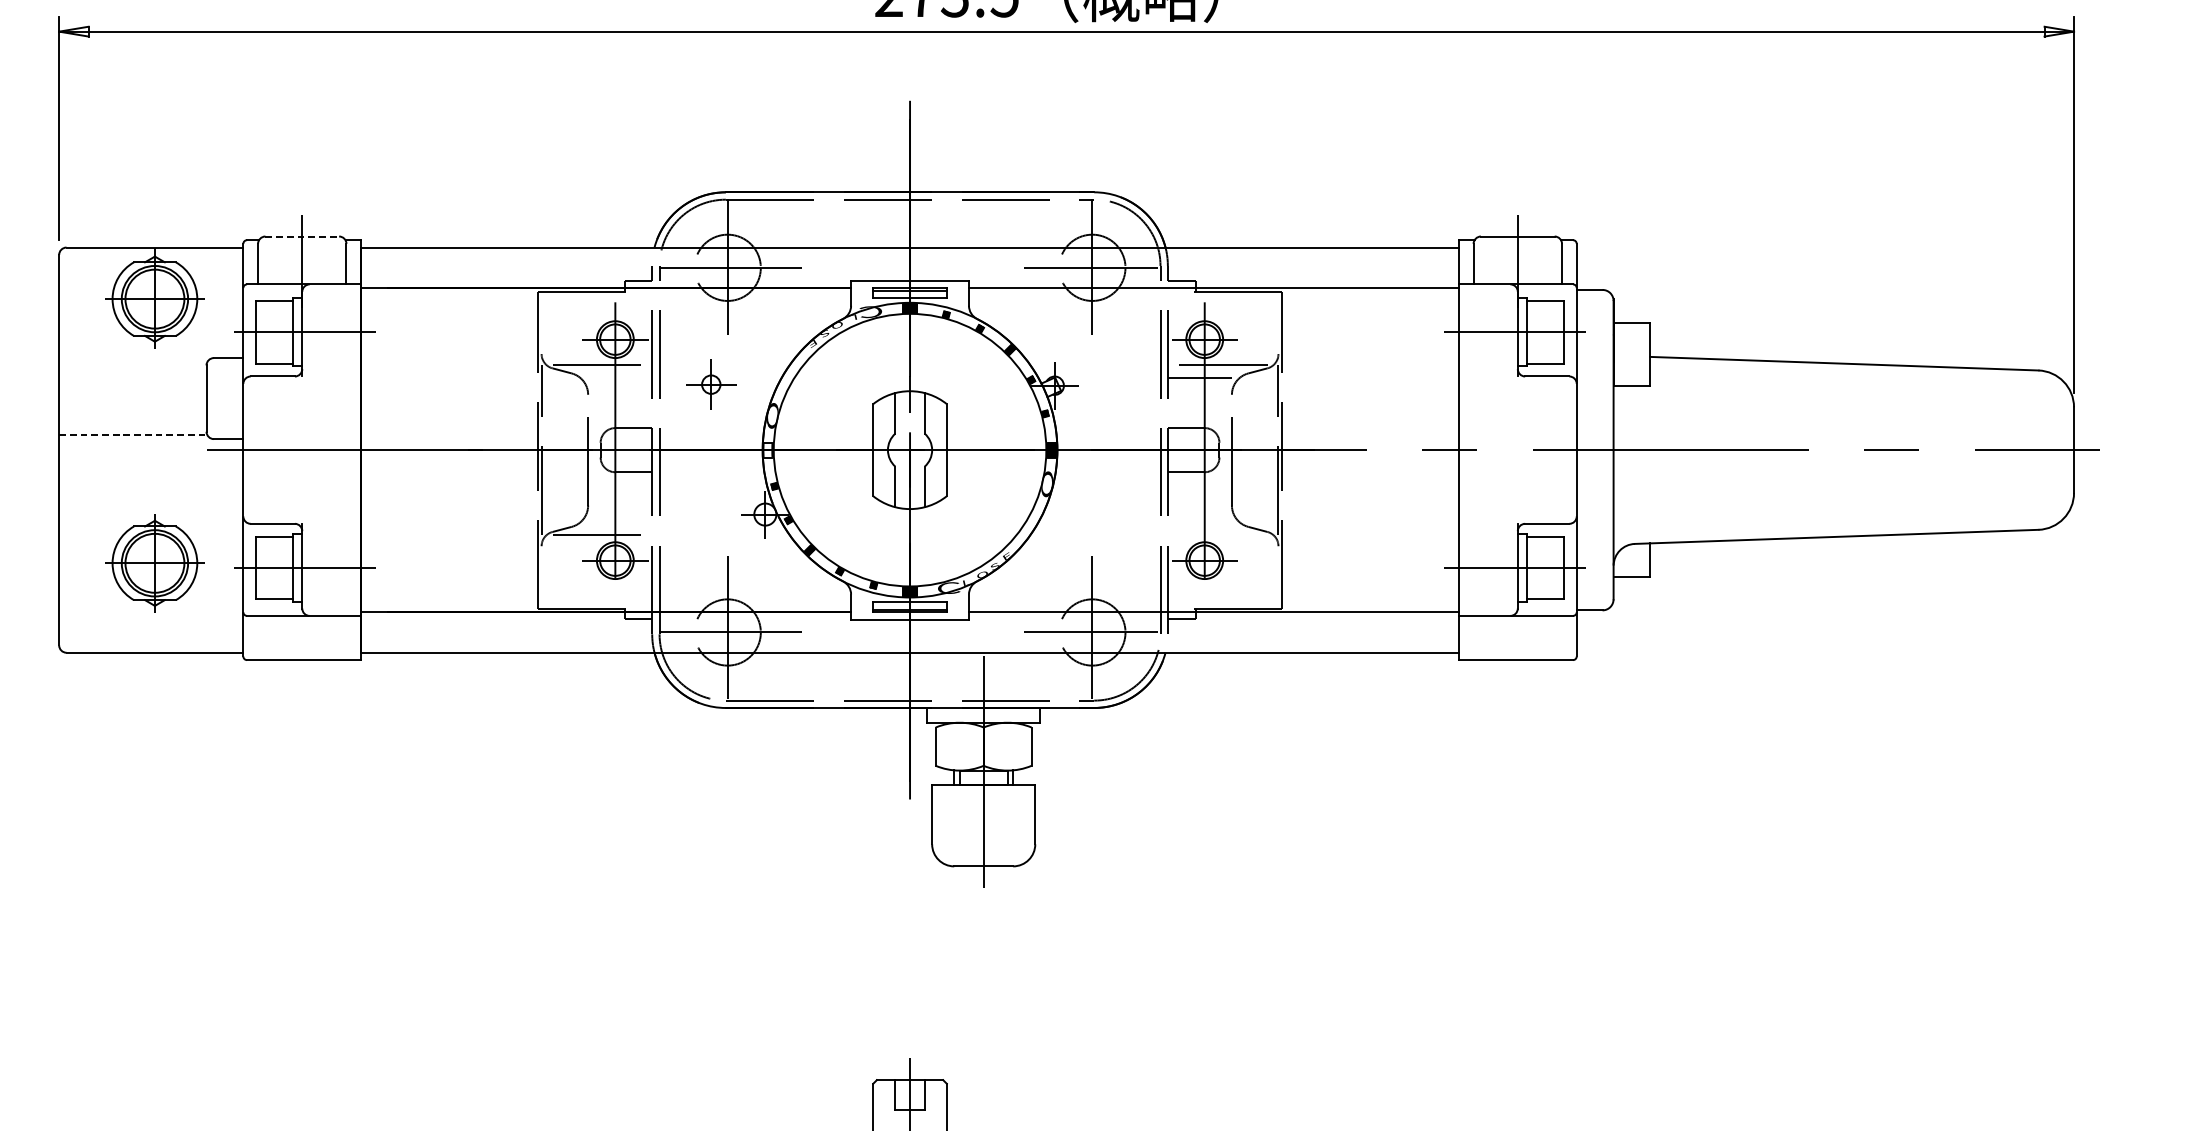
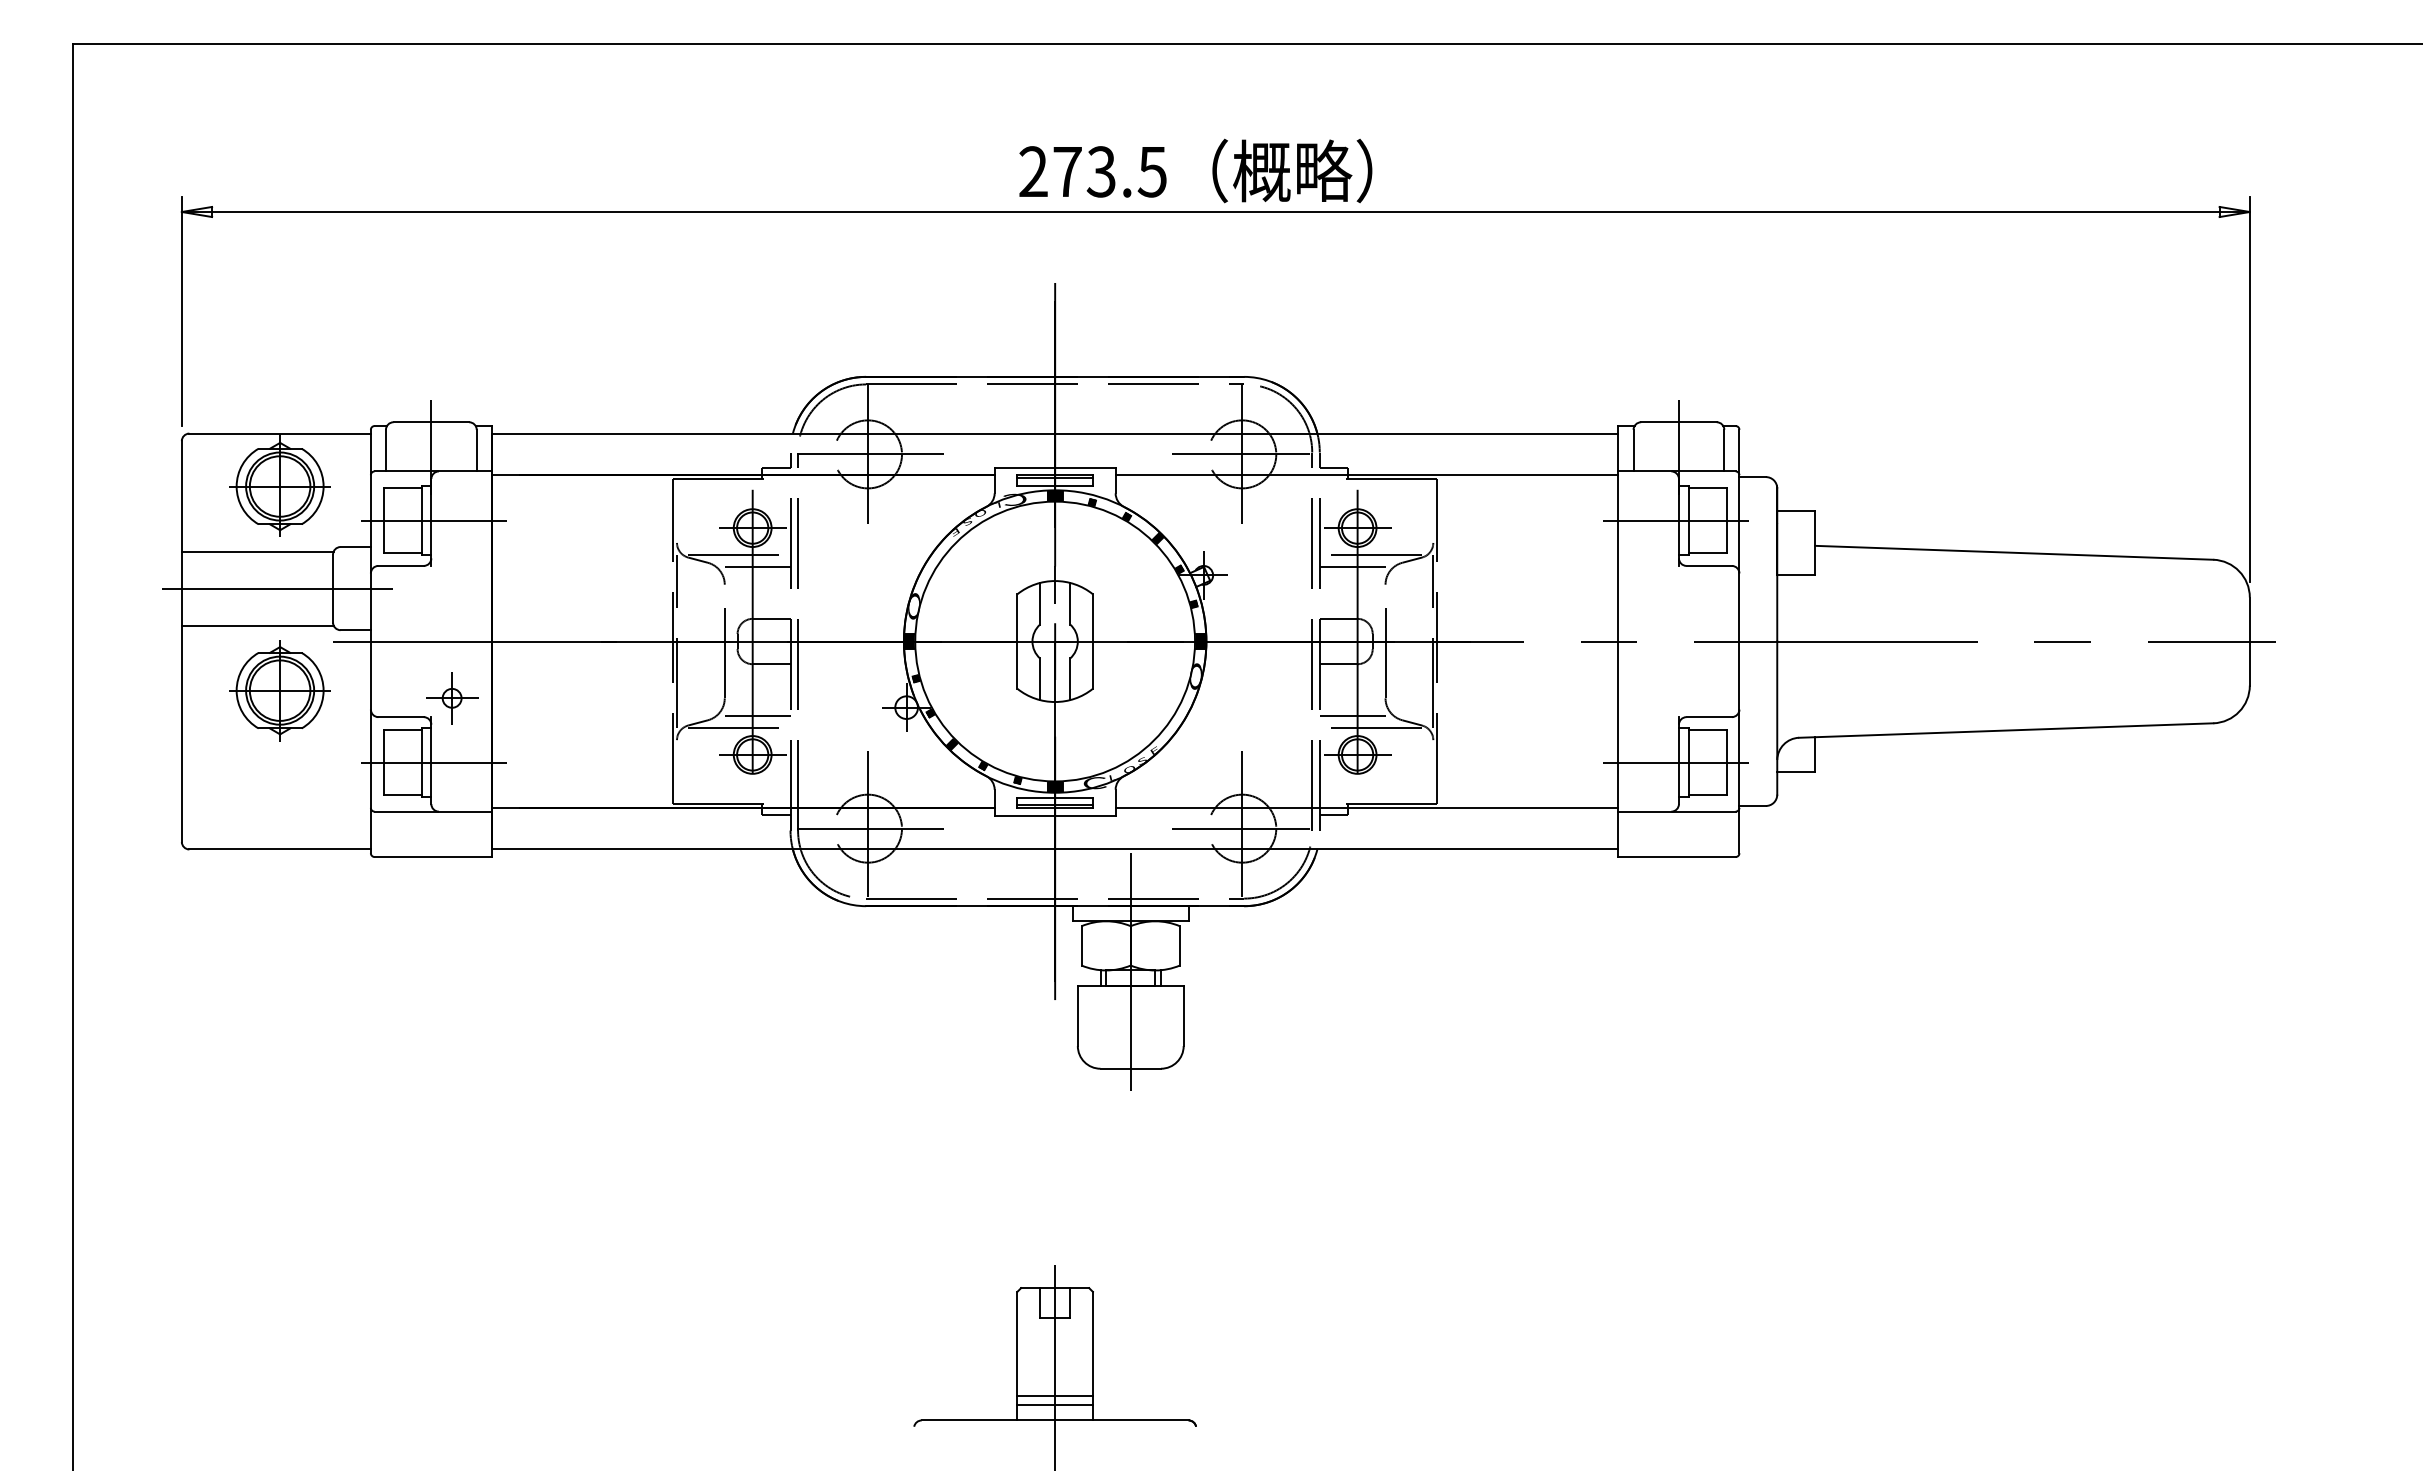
line: (302, 236) -> (431, 422), dashed -> solid
line: (132, 362) -> (257, 551), added
line: (620, 378) -> (757, 567), added
part: (711, 384) -> (452, 698), moved
line: (152, 398) -> (277, 588), added
line: (132, 434) -> (257, 625), dashed -> solid
hatch: (767, 450) -> (908, 641), added
line: (620, 522) -> (757, 715), added
line: (1199, 522) -> (1352, 715), added
line: (1217, 534) -> (1370, 728), added
part: (154, 563) -> (279, 690), moved

